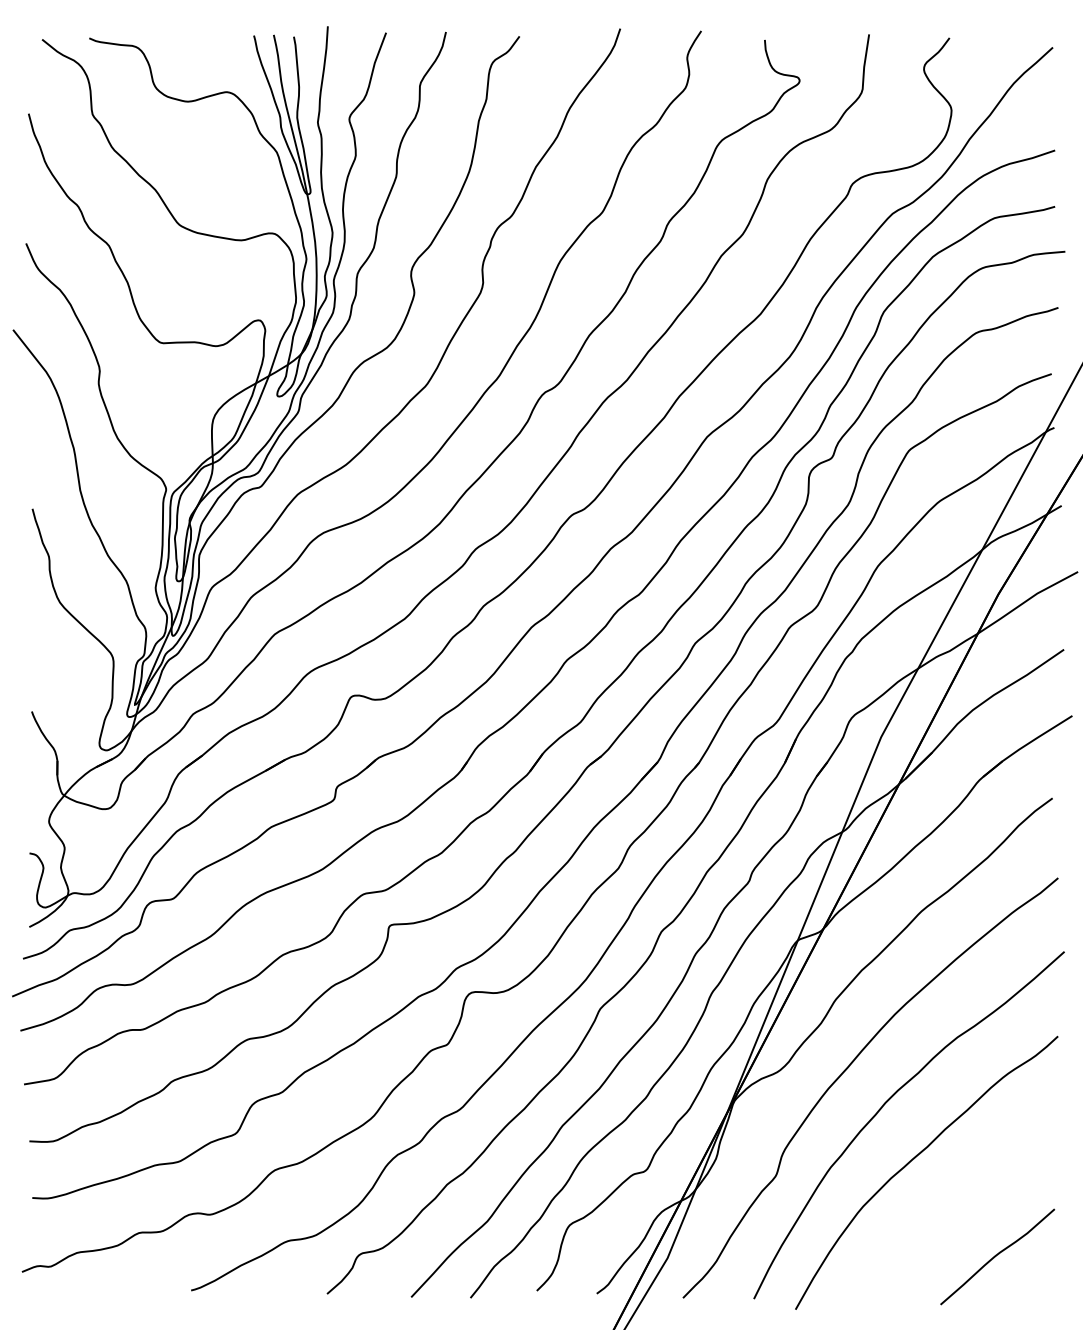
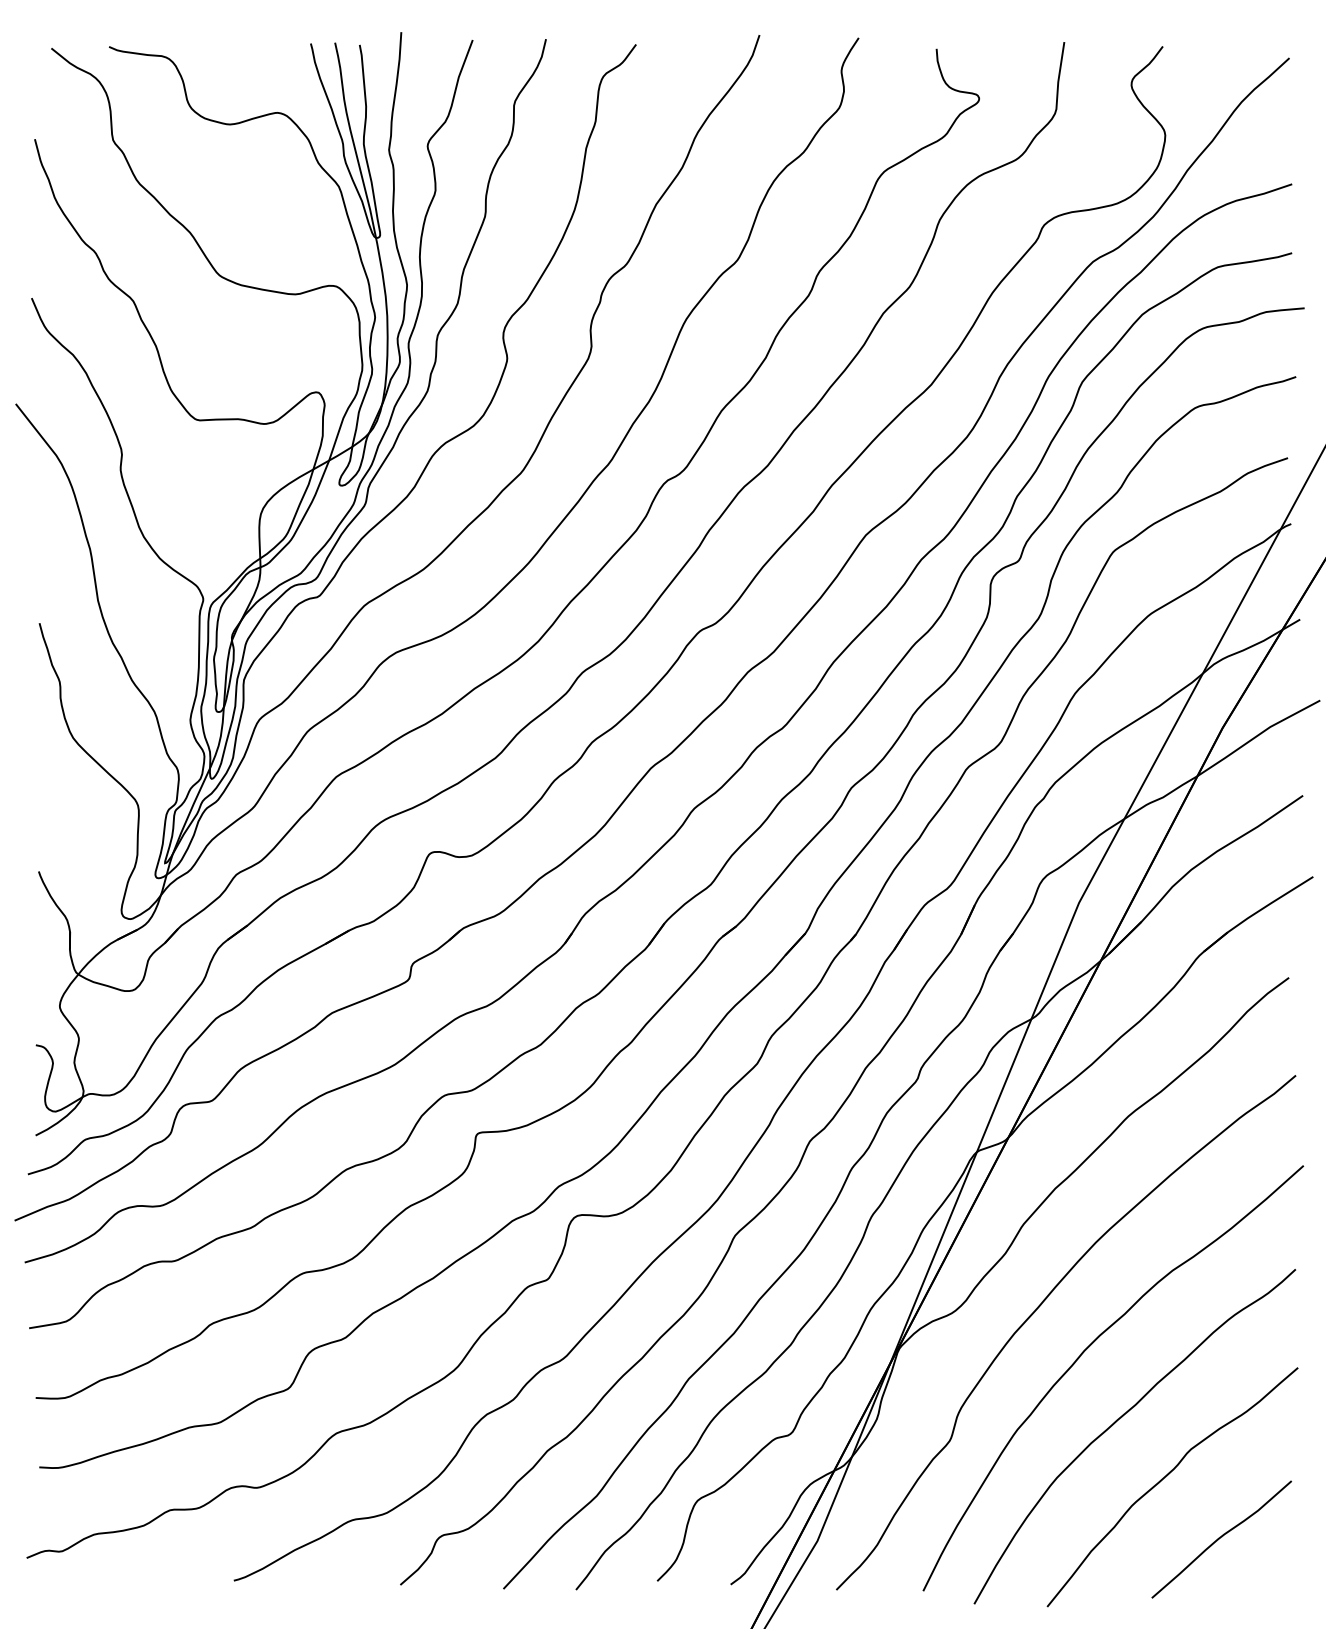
curve: (950, 1207) -> (1164, 1478), added

